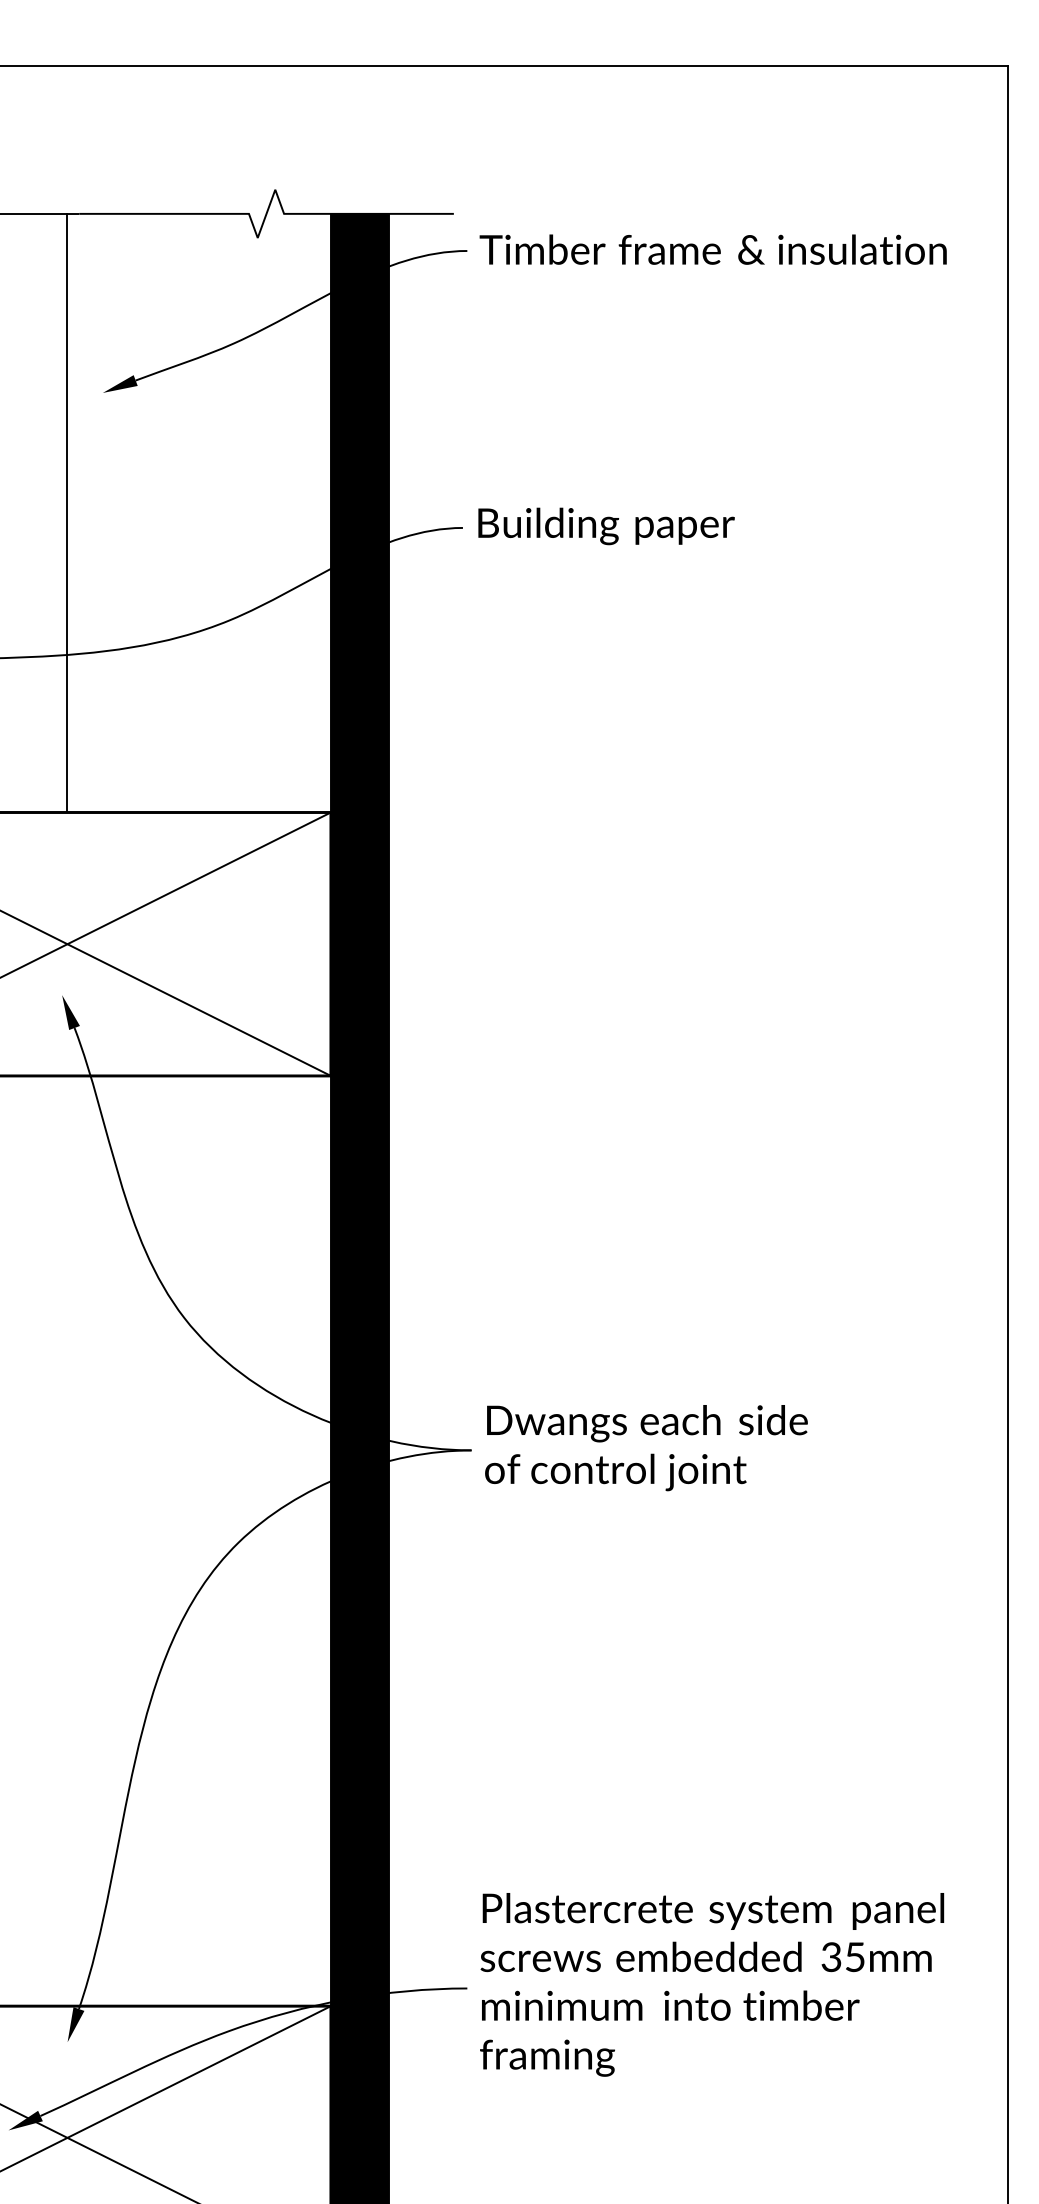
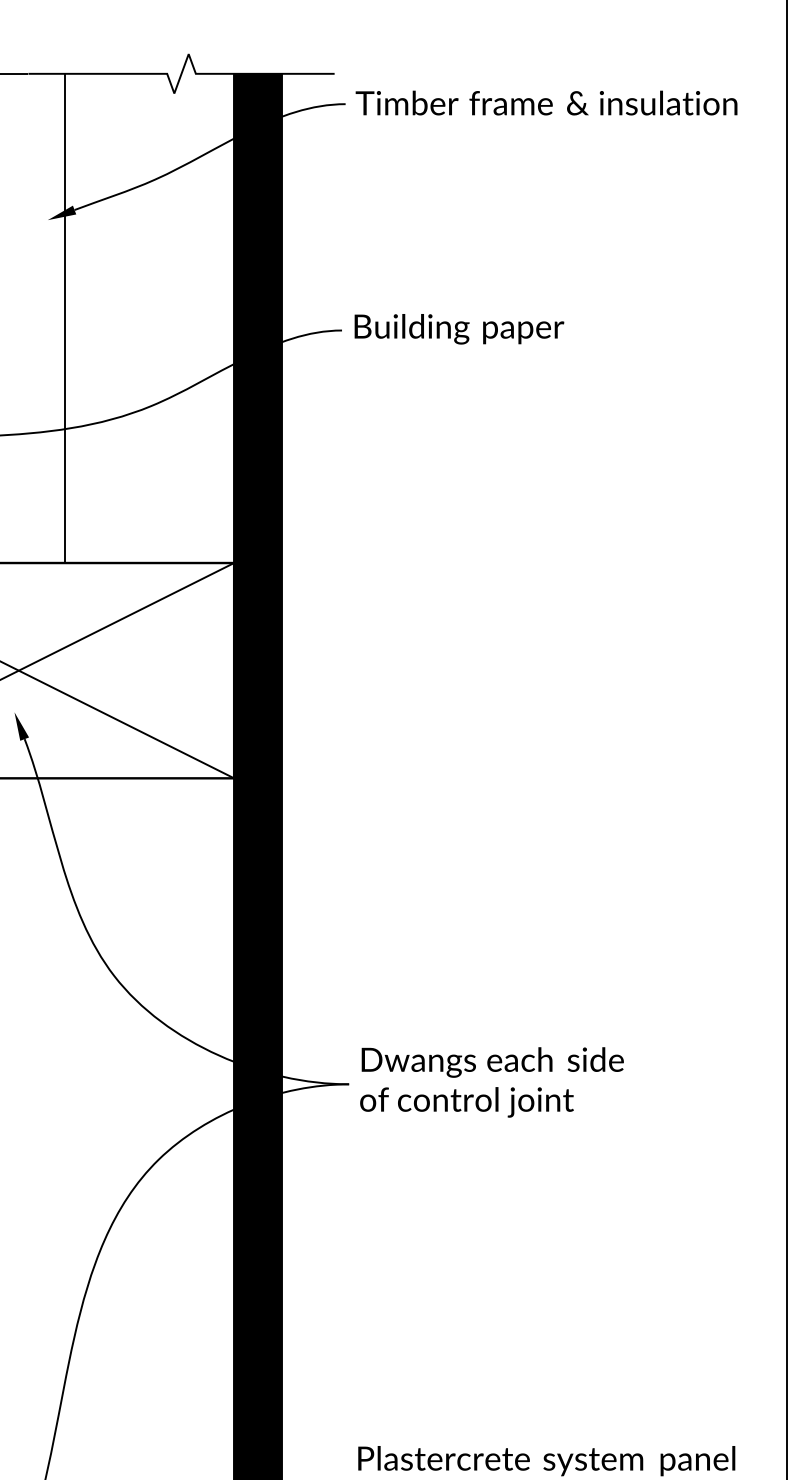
line: (67, 512) -> (65, 317), moved

